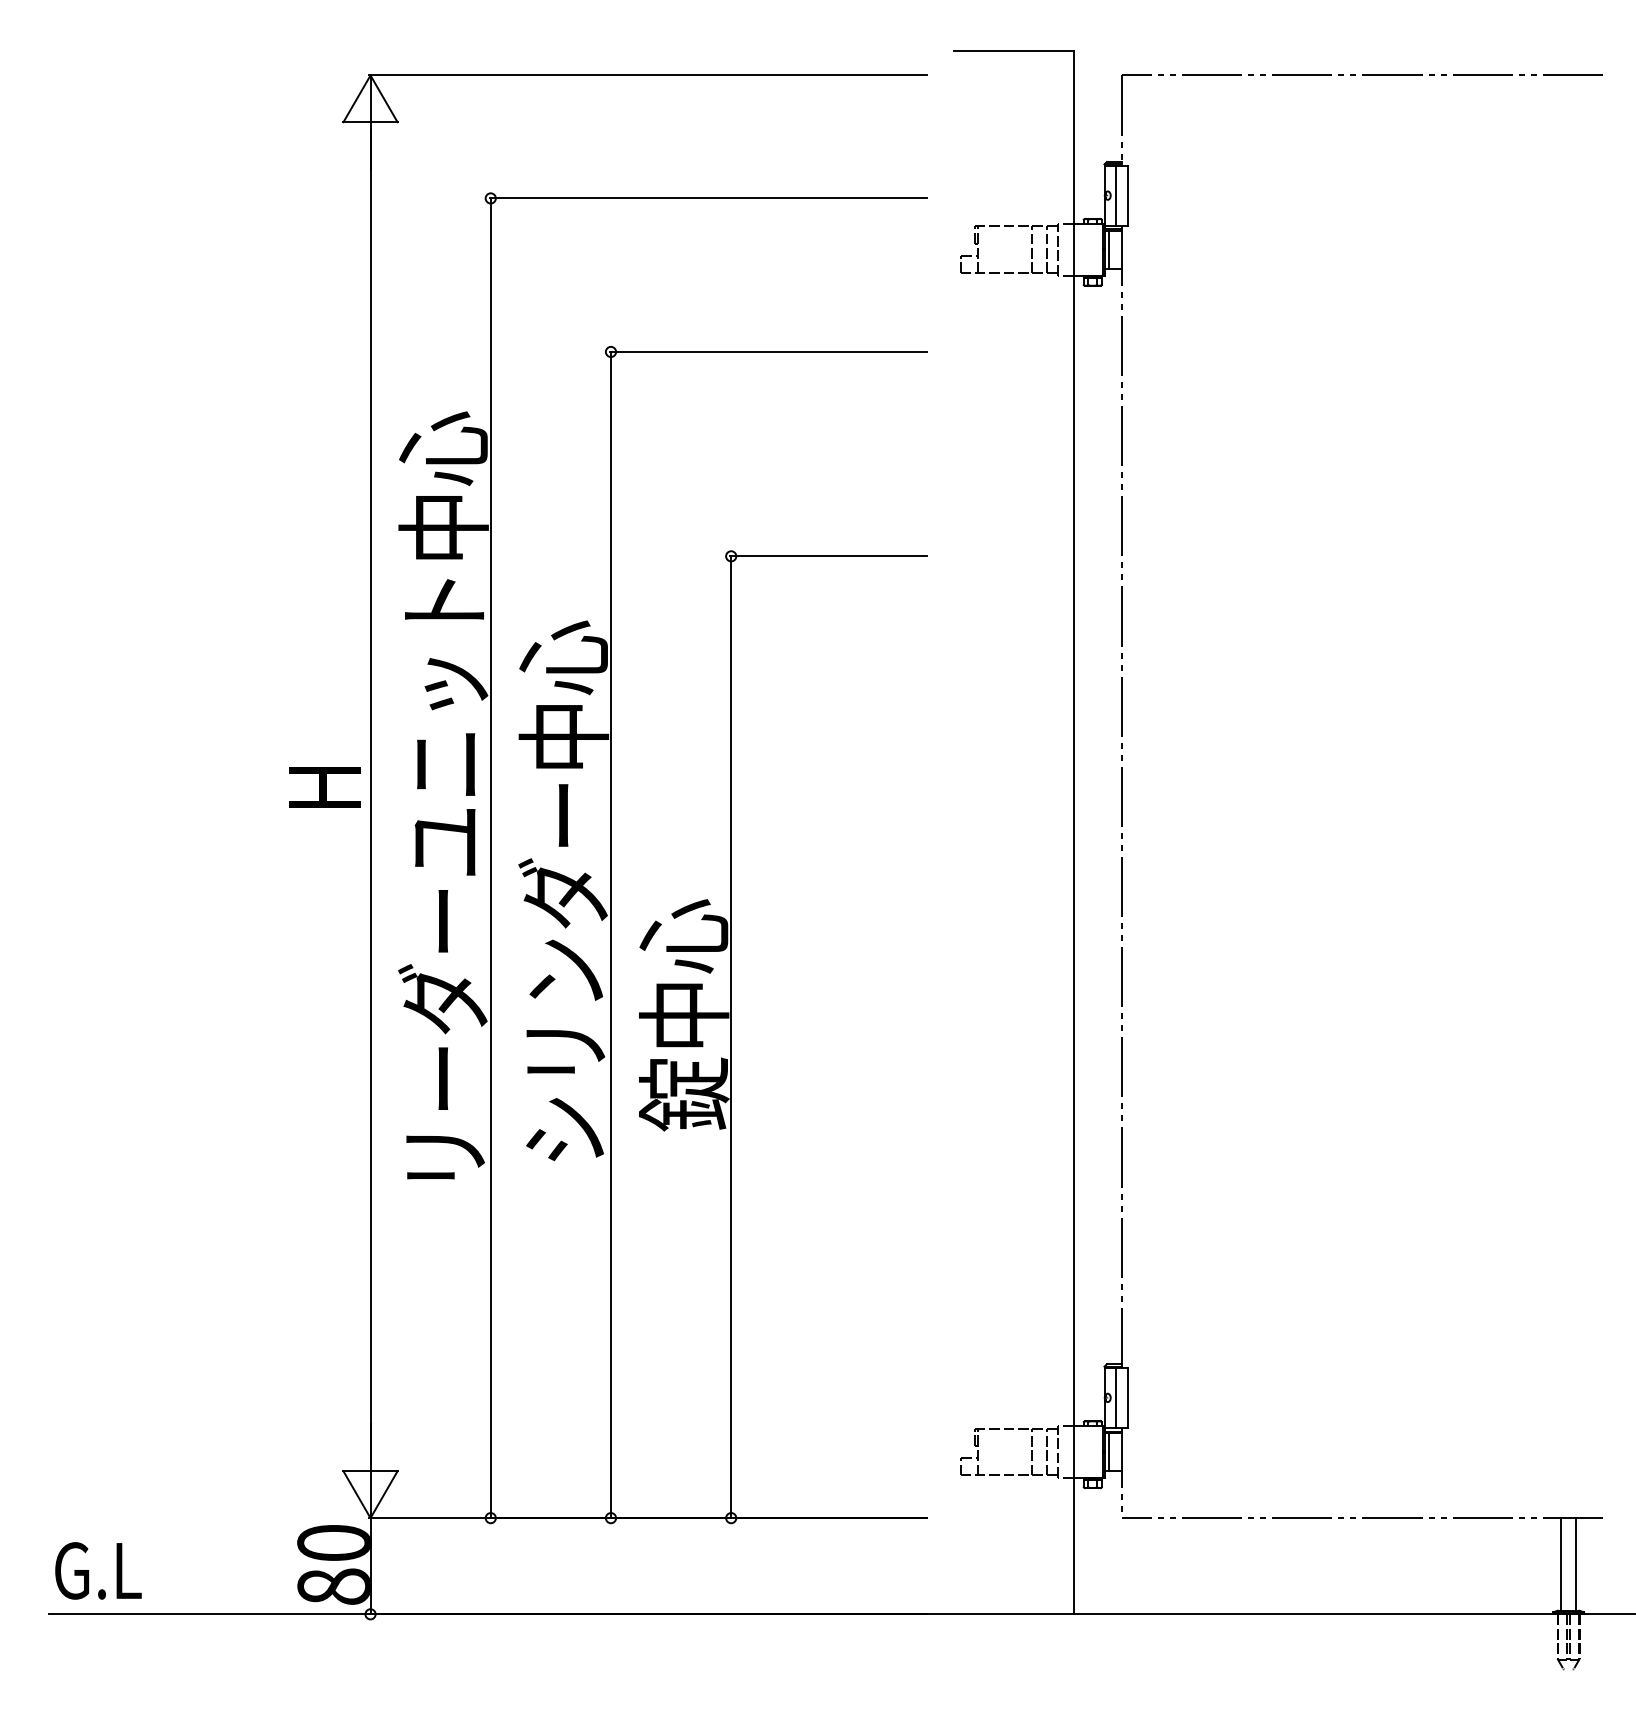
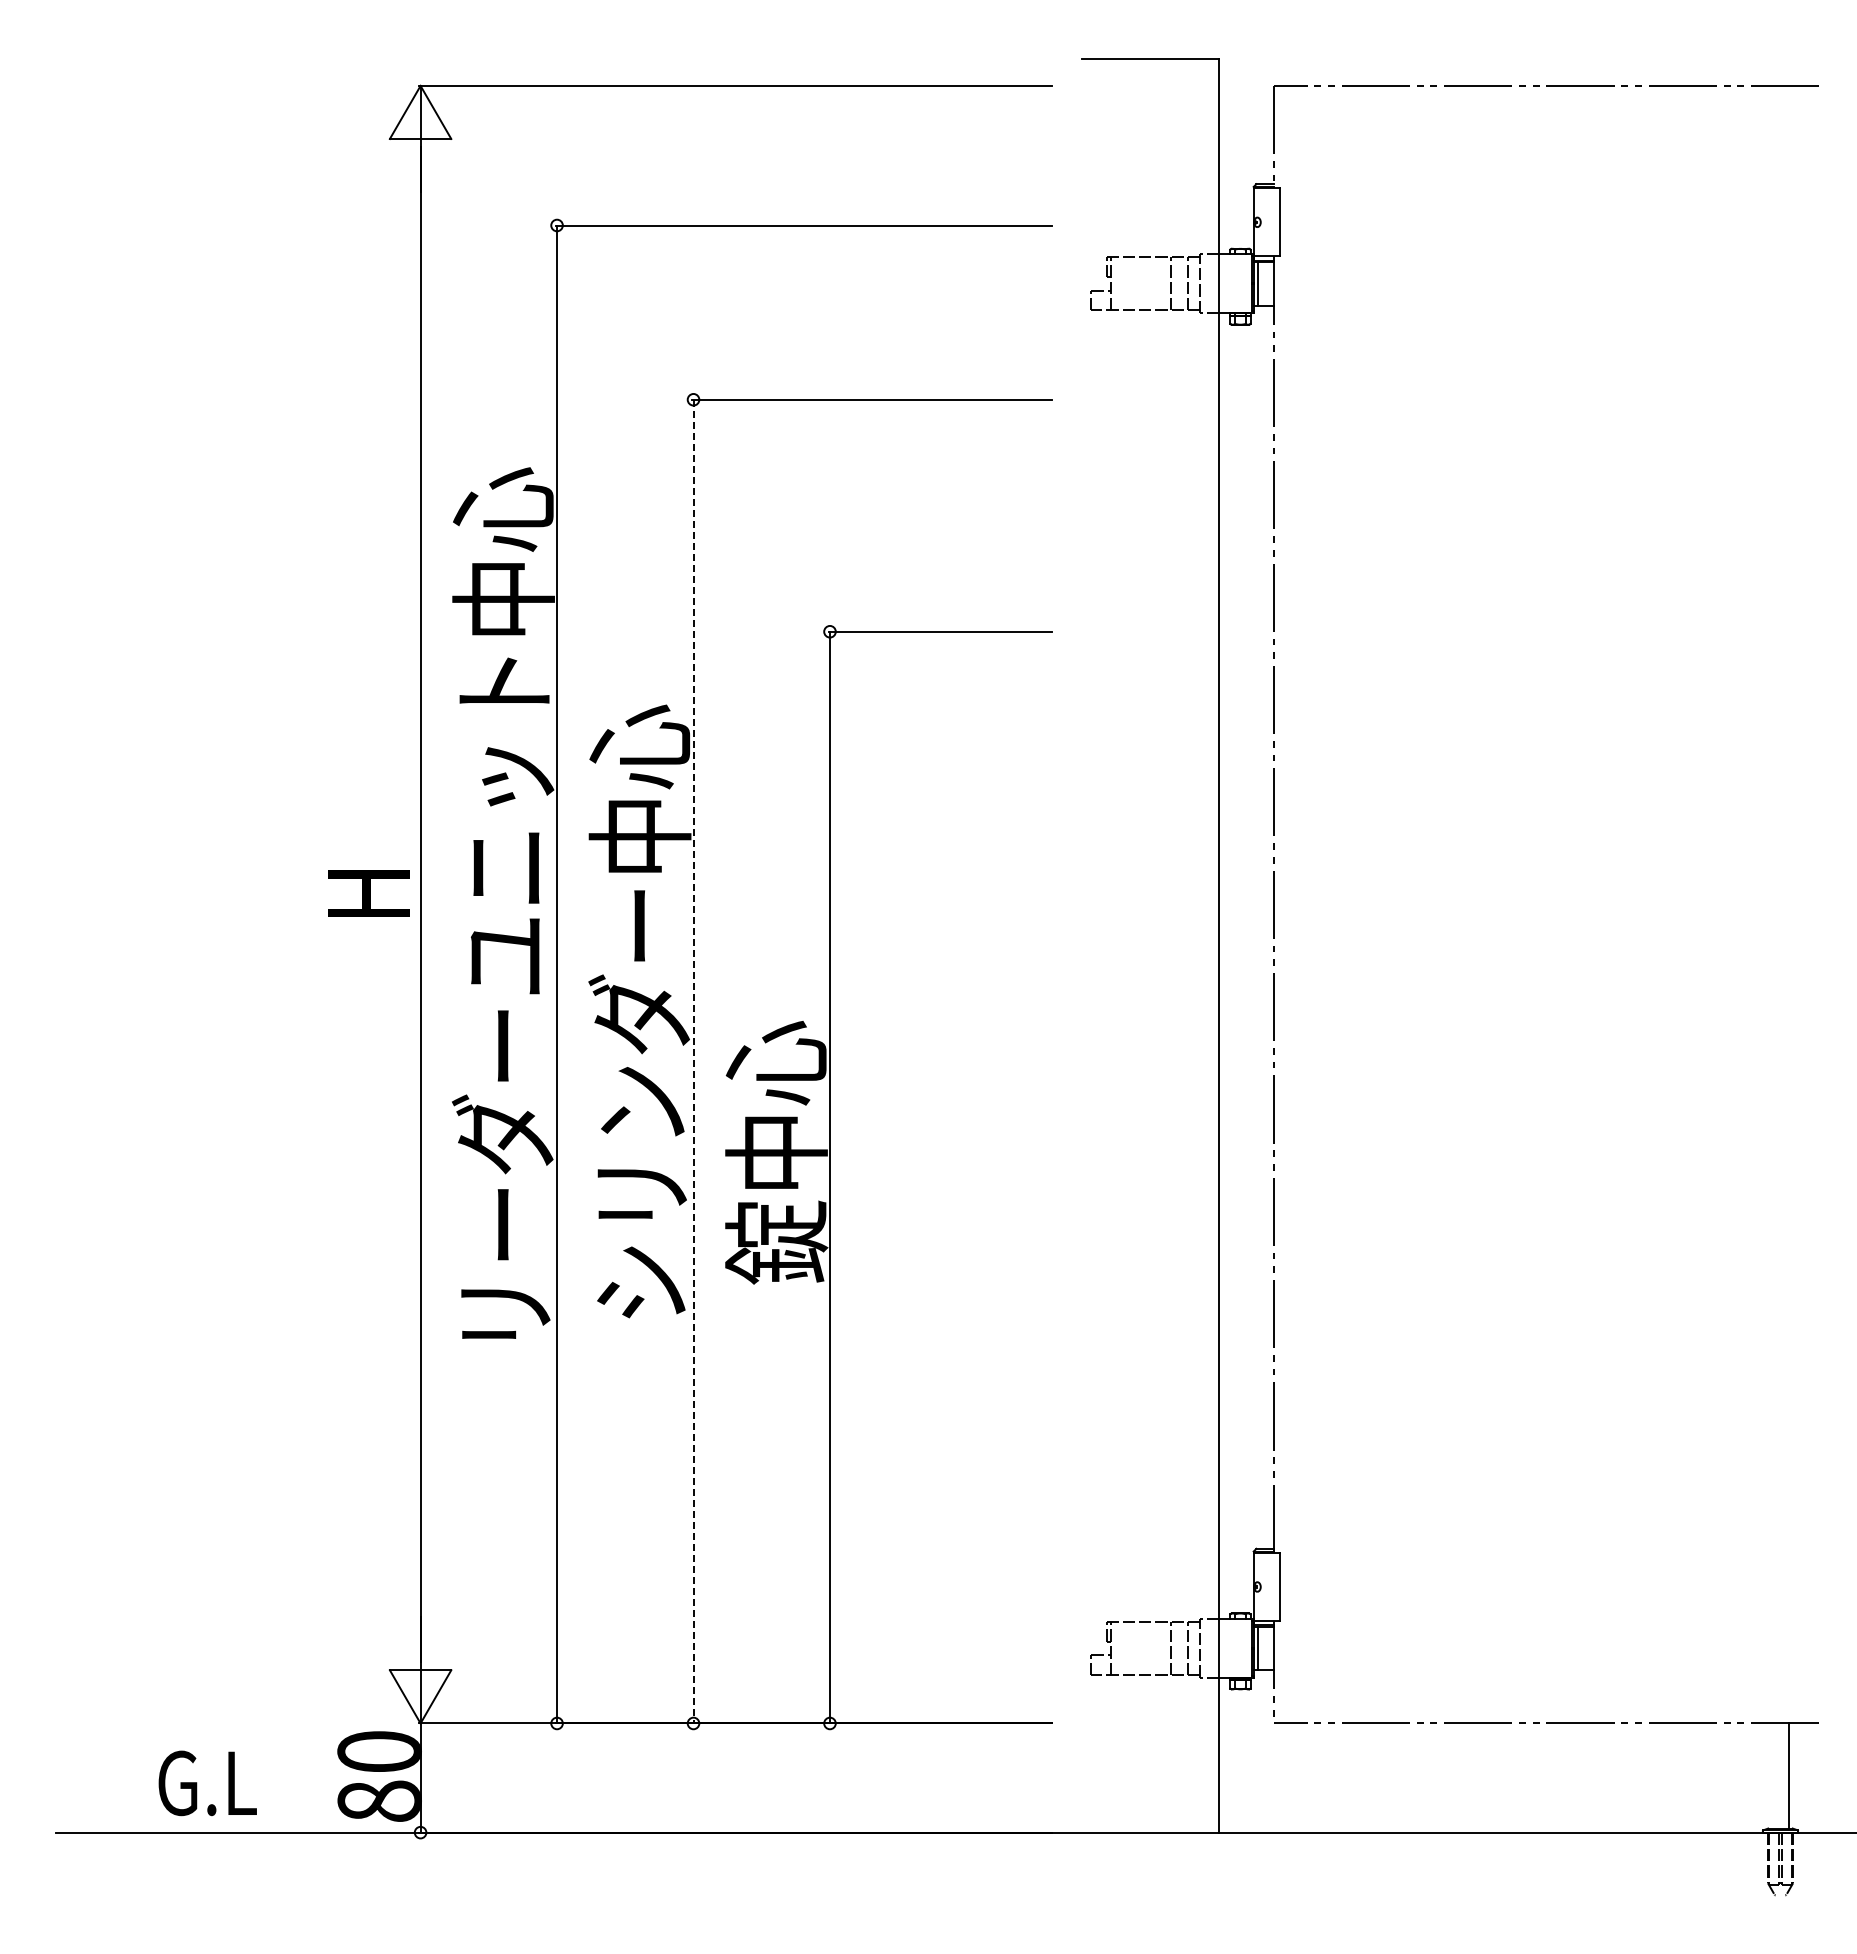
line: (1115, 195) -> (1266, 222), removed
line: (610, 934) -> (693, 1061), solid -> dashed
line: (1115, 1397) -> (1266, 1586), removed
line: (1560, 1563) -> (1771, 1775), removed
text: (98, 1571) -> (207, 1783), moved

